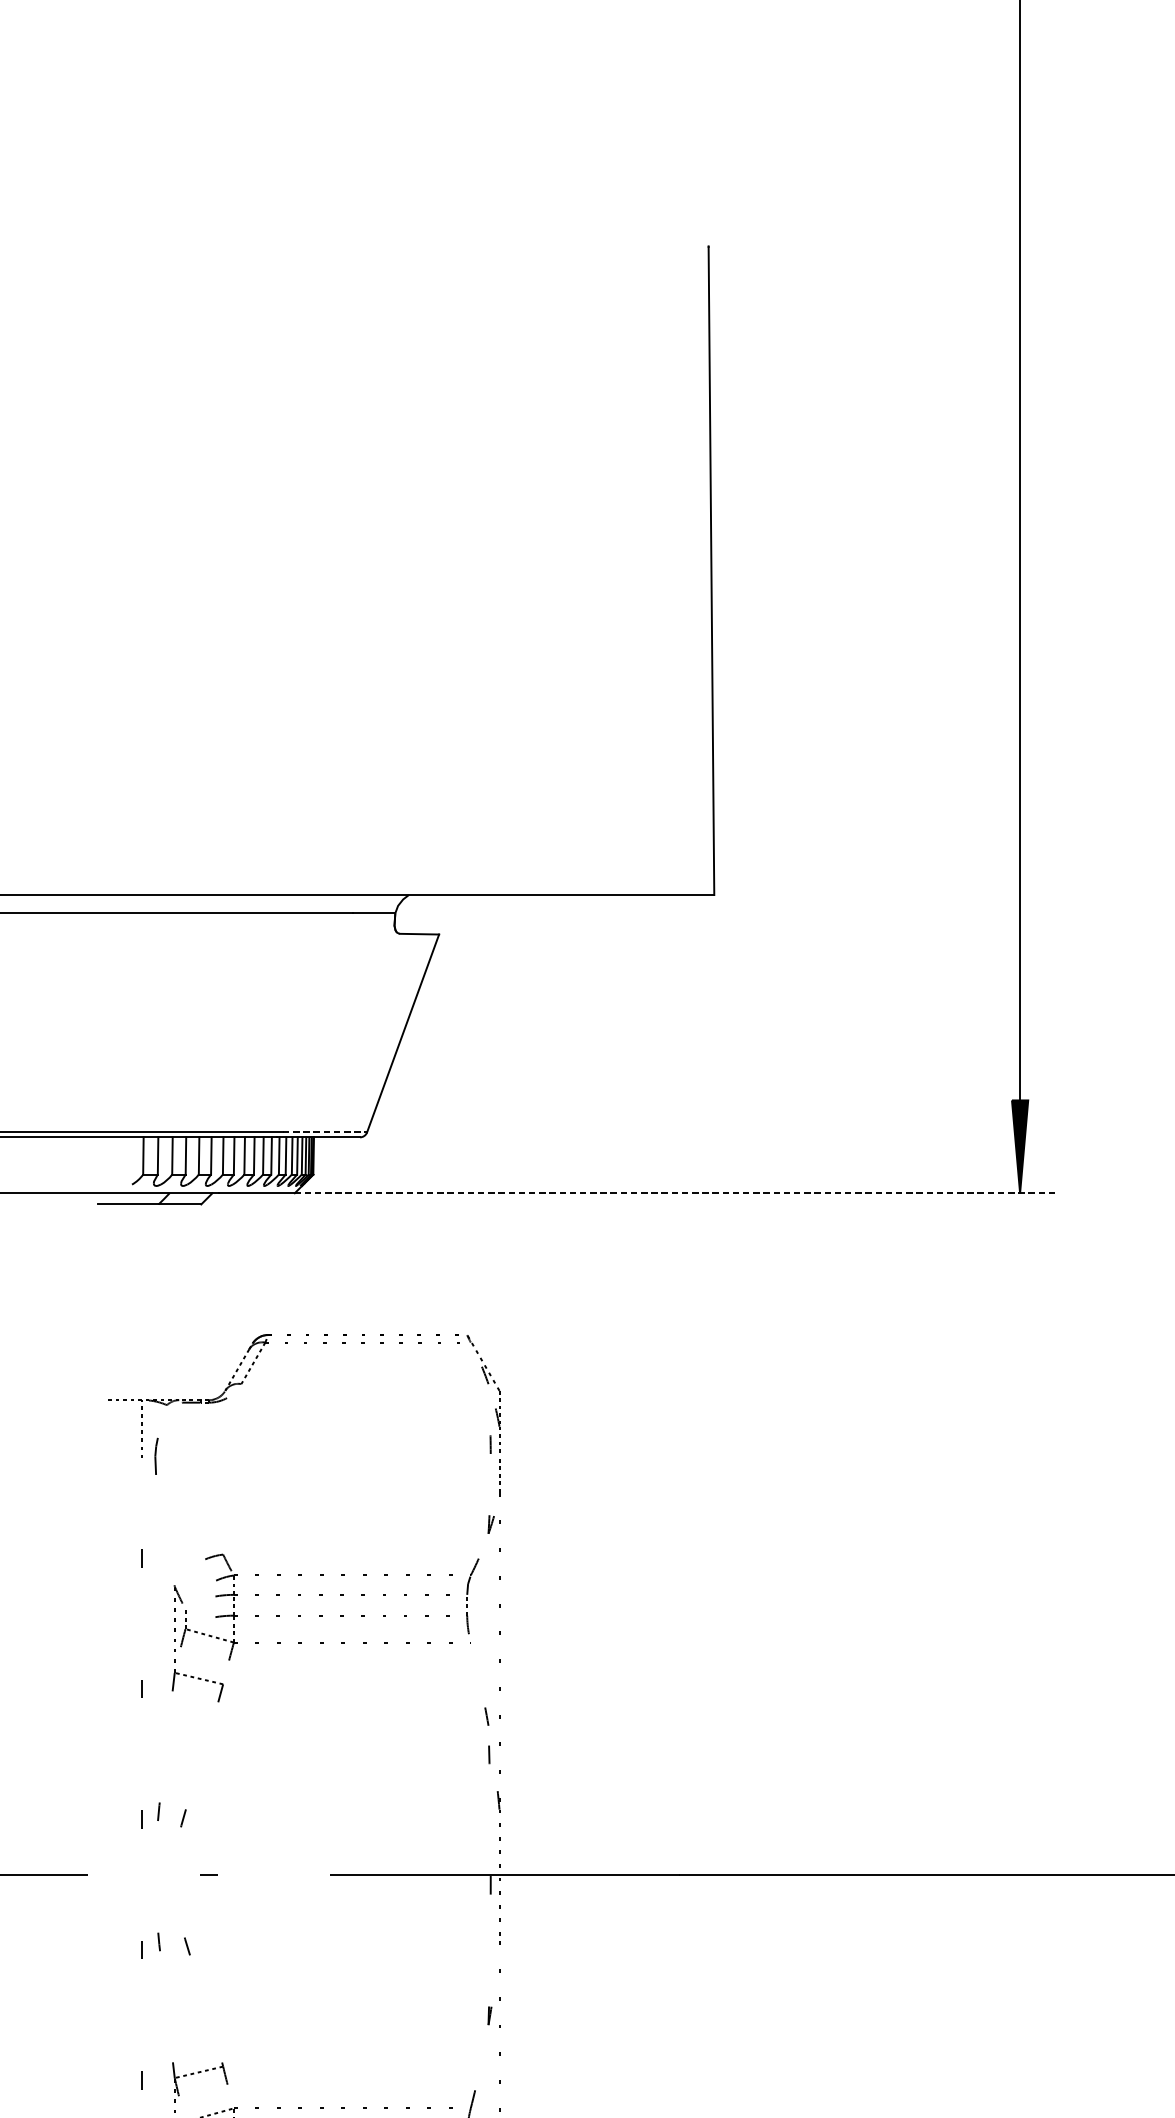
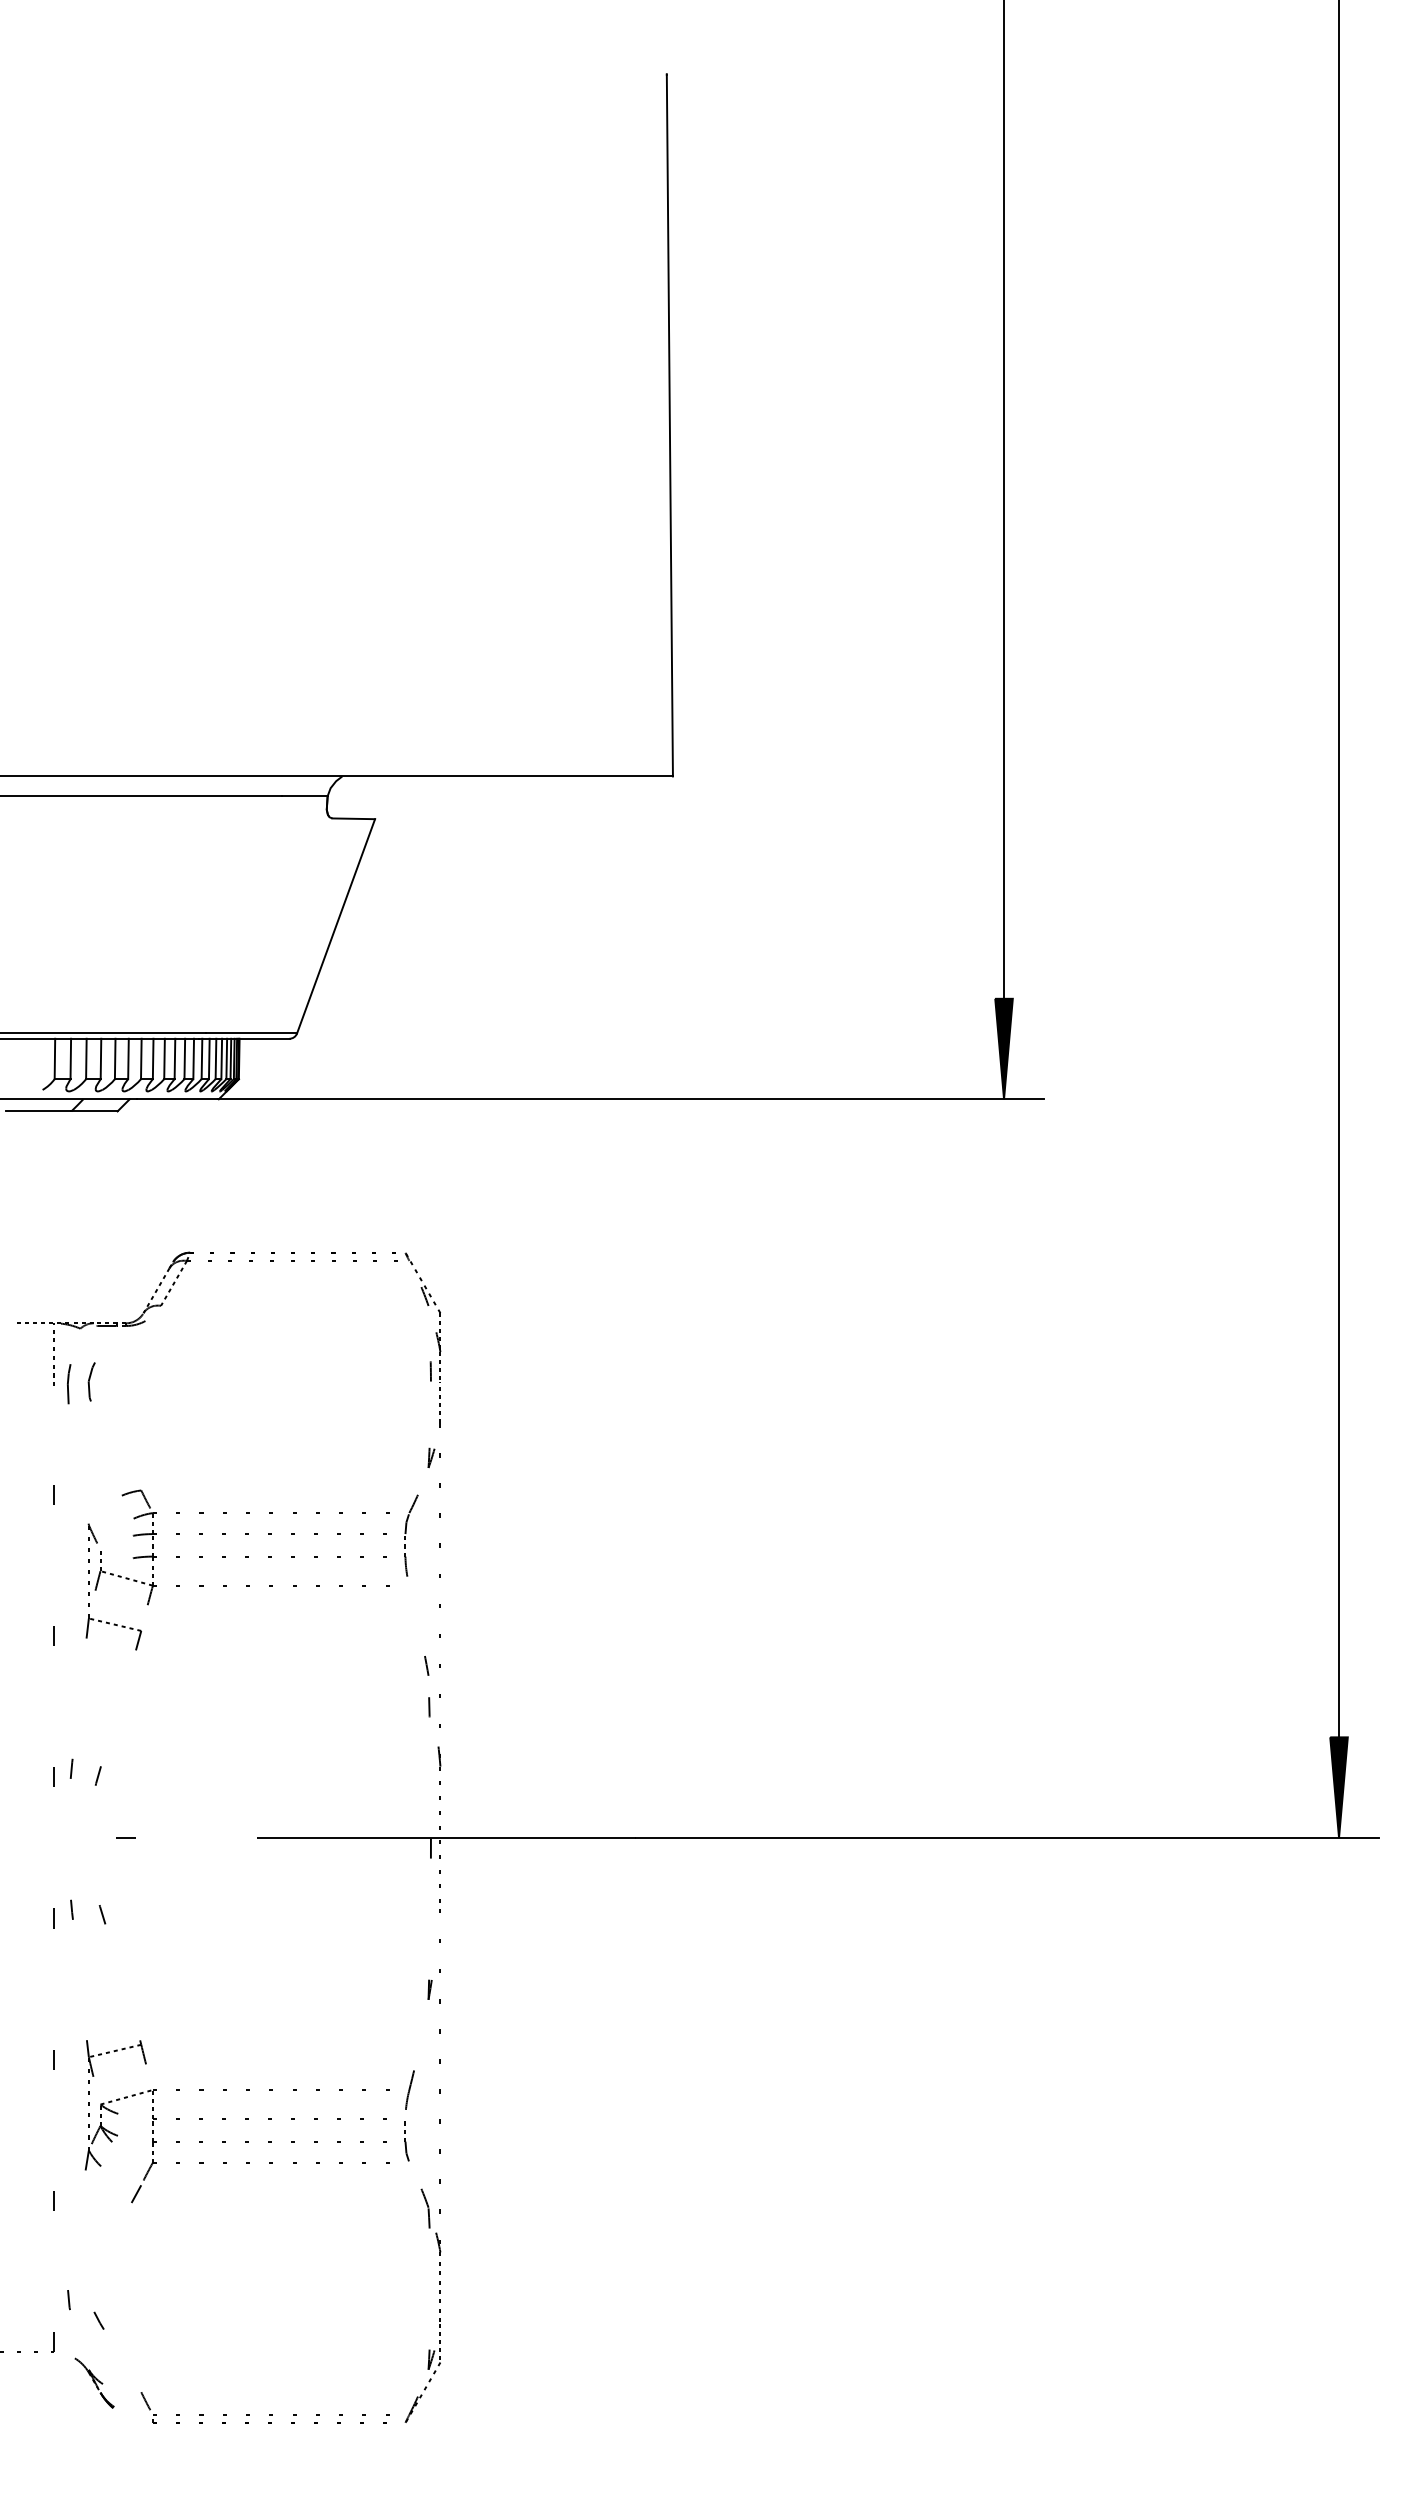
line: (324, 1132) -> (251, 1033), dashed -> solid
line: (675, 1193) -> (631, 1099), dashed -> solid
part: (177, 1453) -> (91, 1381), added

